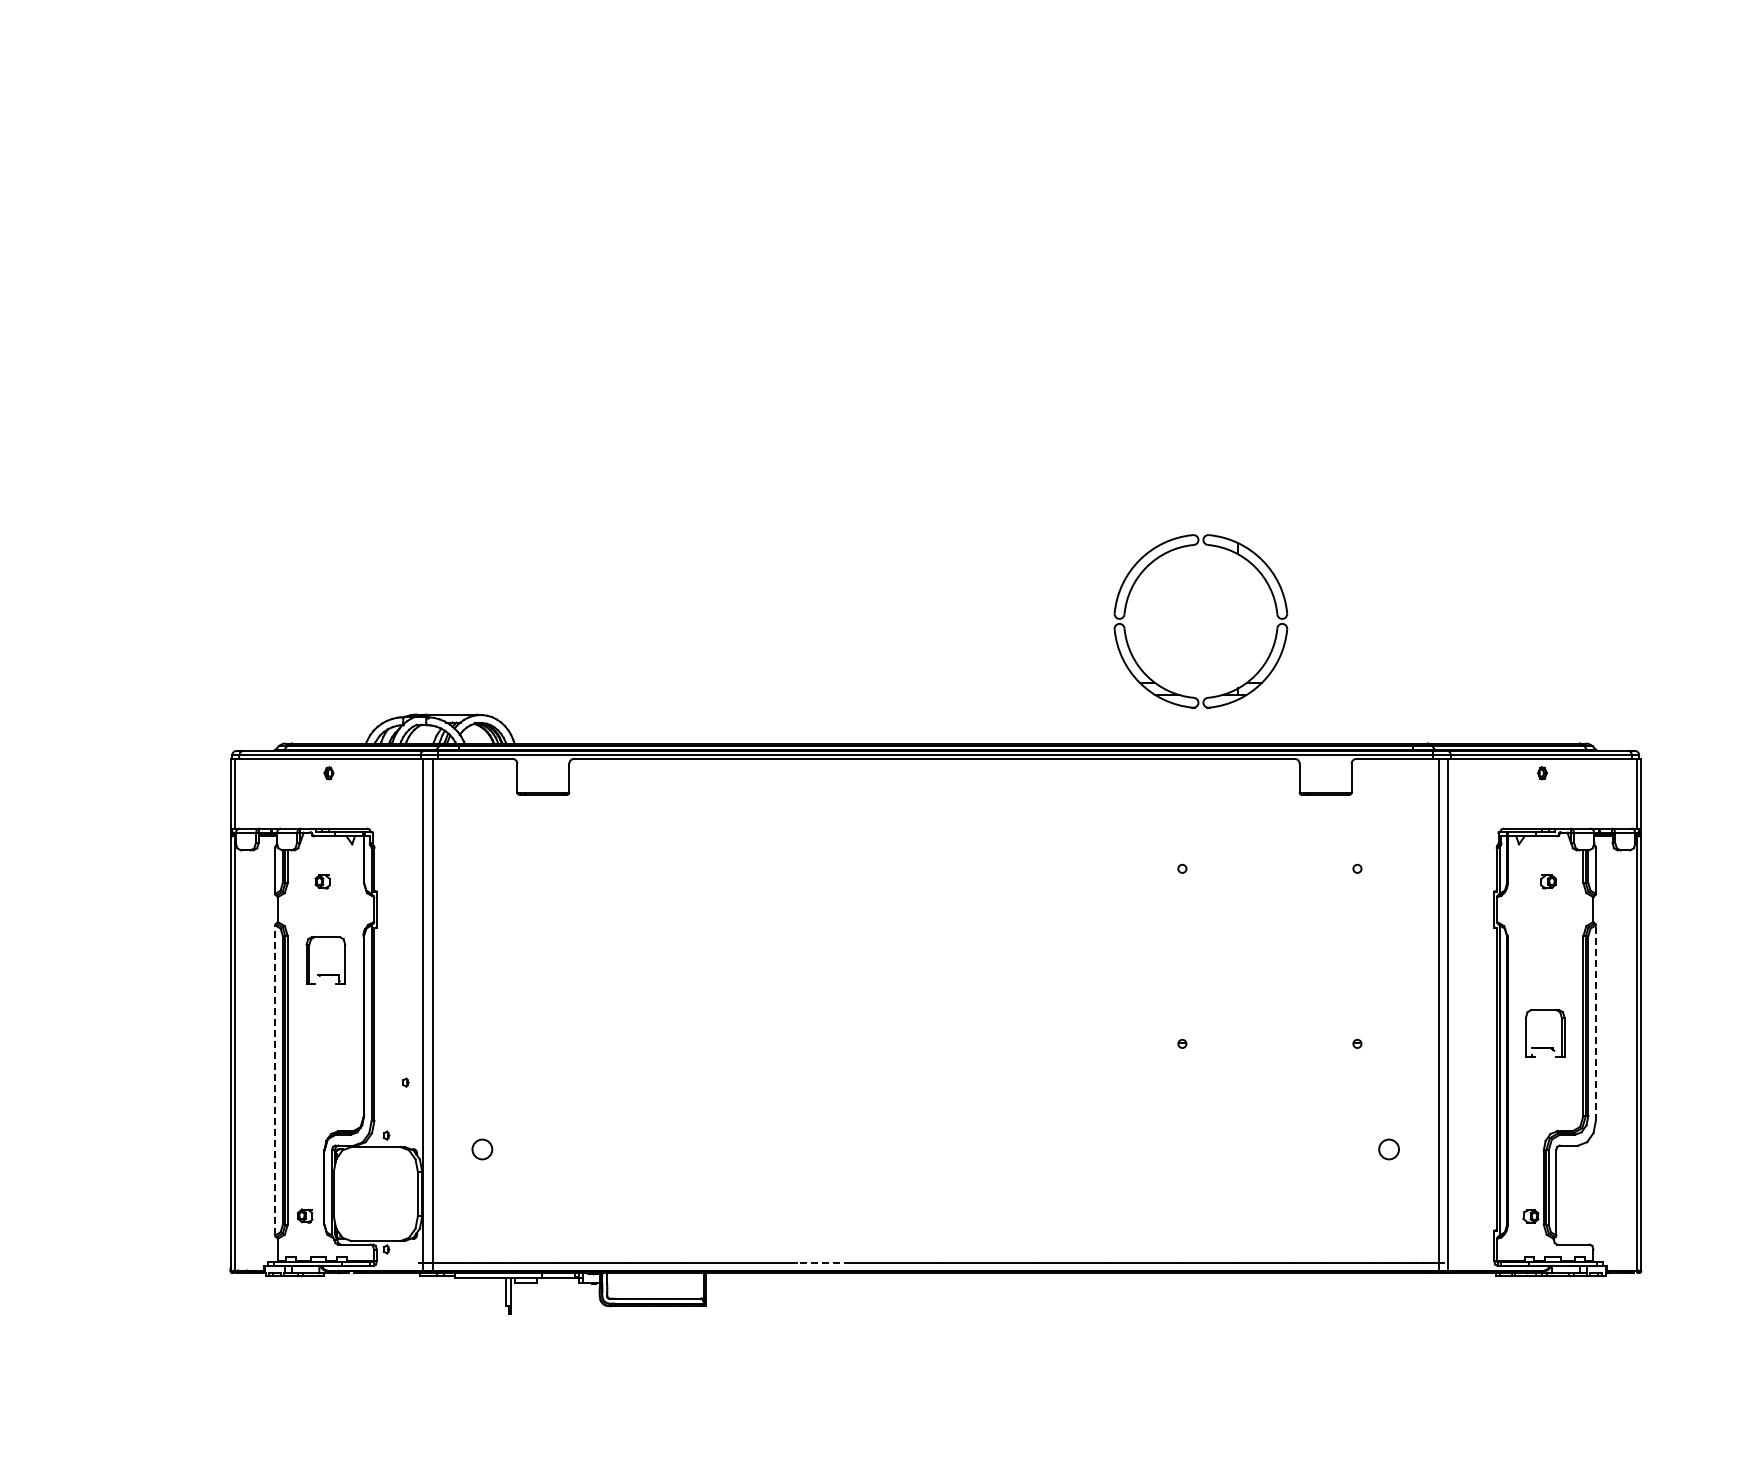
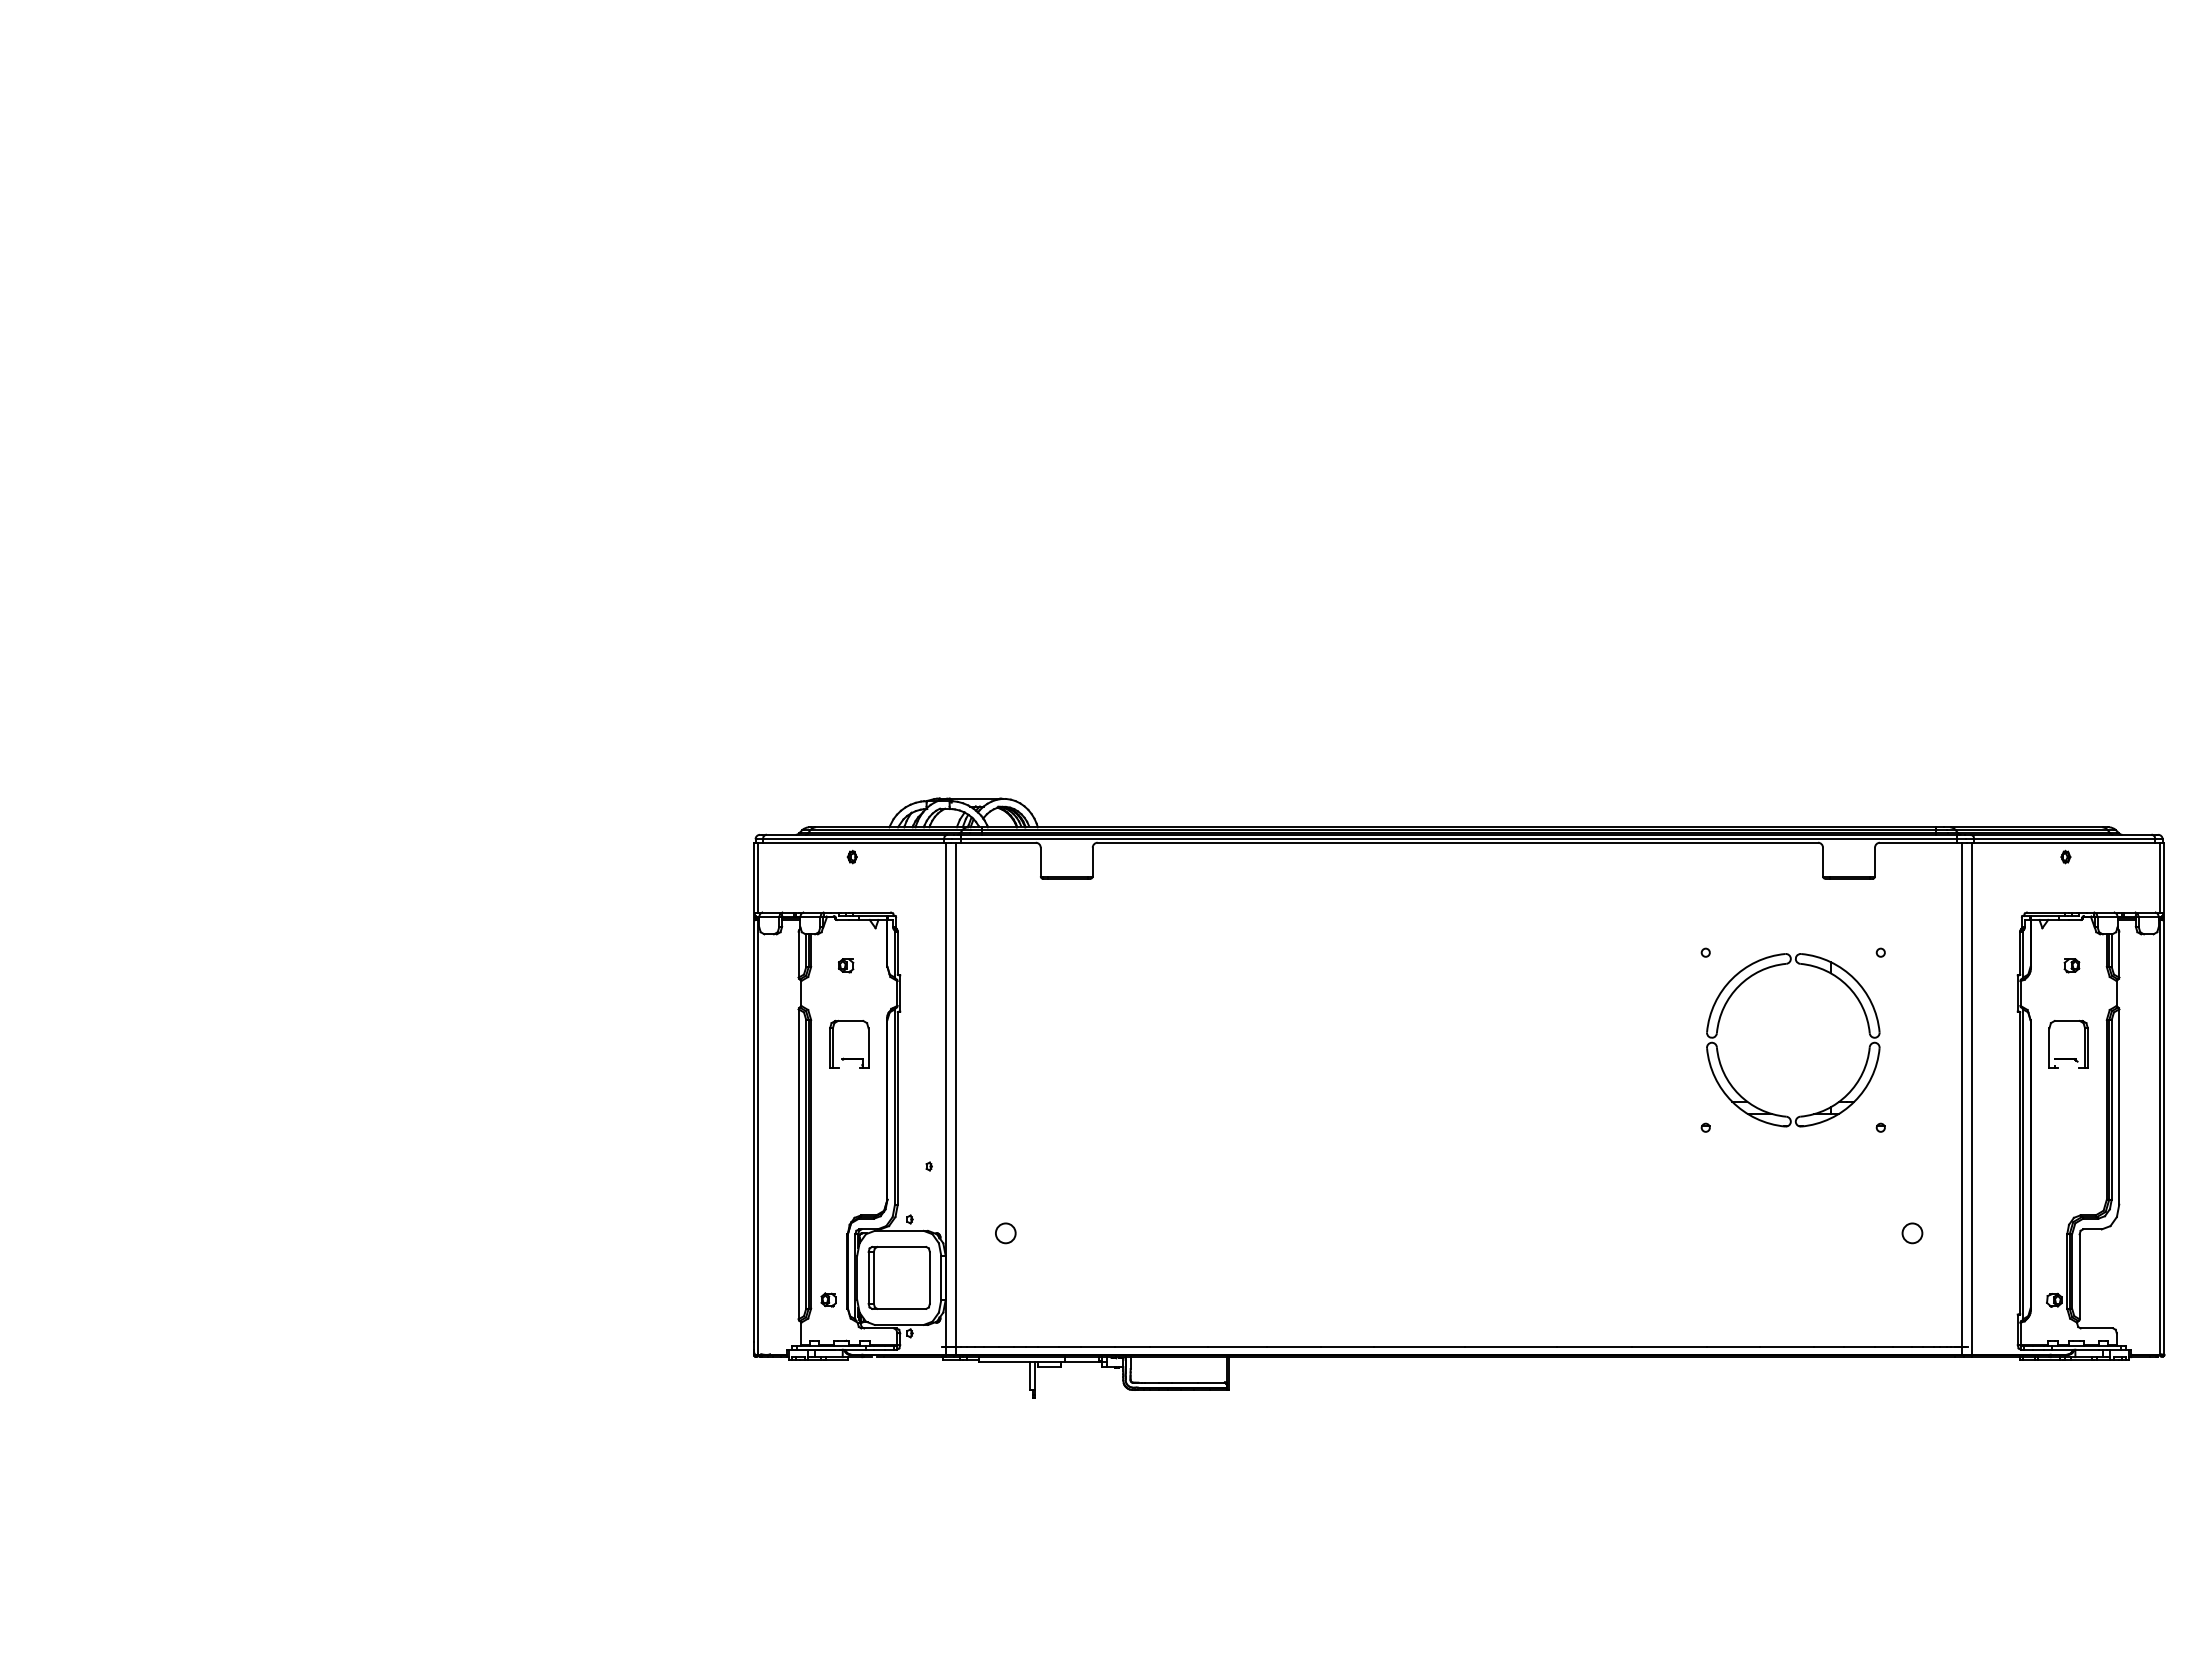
part: (1214, 695) -> (1806, 1114), moved
line: (1596, 1023) -> (2119, 1107), dashed -> solid
part: (1545, 1047) -> (2068, 1058), moved
line: (275, 1080) -> (798, 1164), dashed -> solid
part: (375, 1193) -> (898, 1277), added
line: (824, 1263) -> (1347, 1347), dashed -> solid

